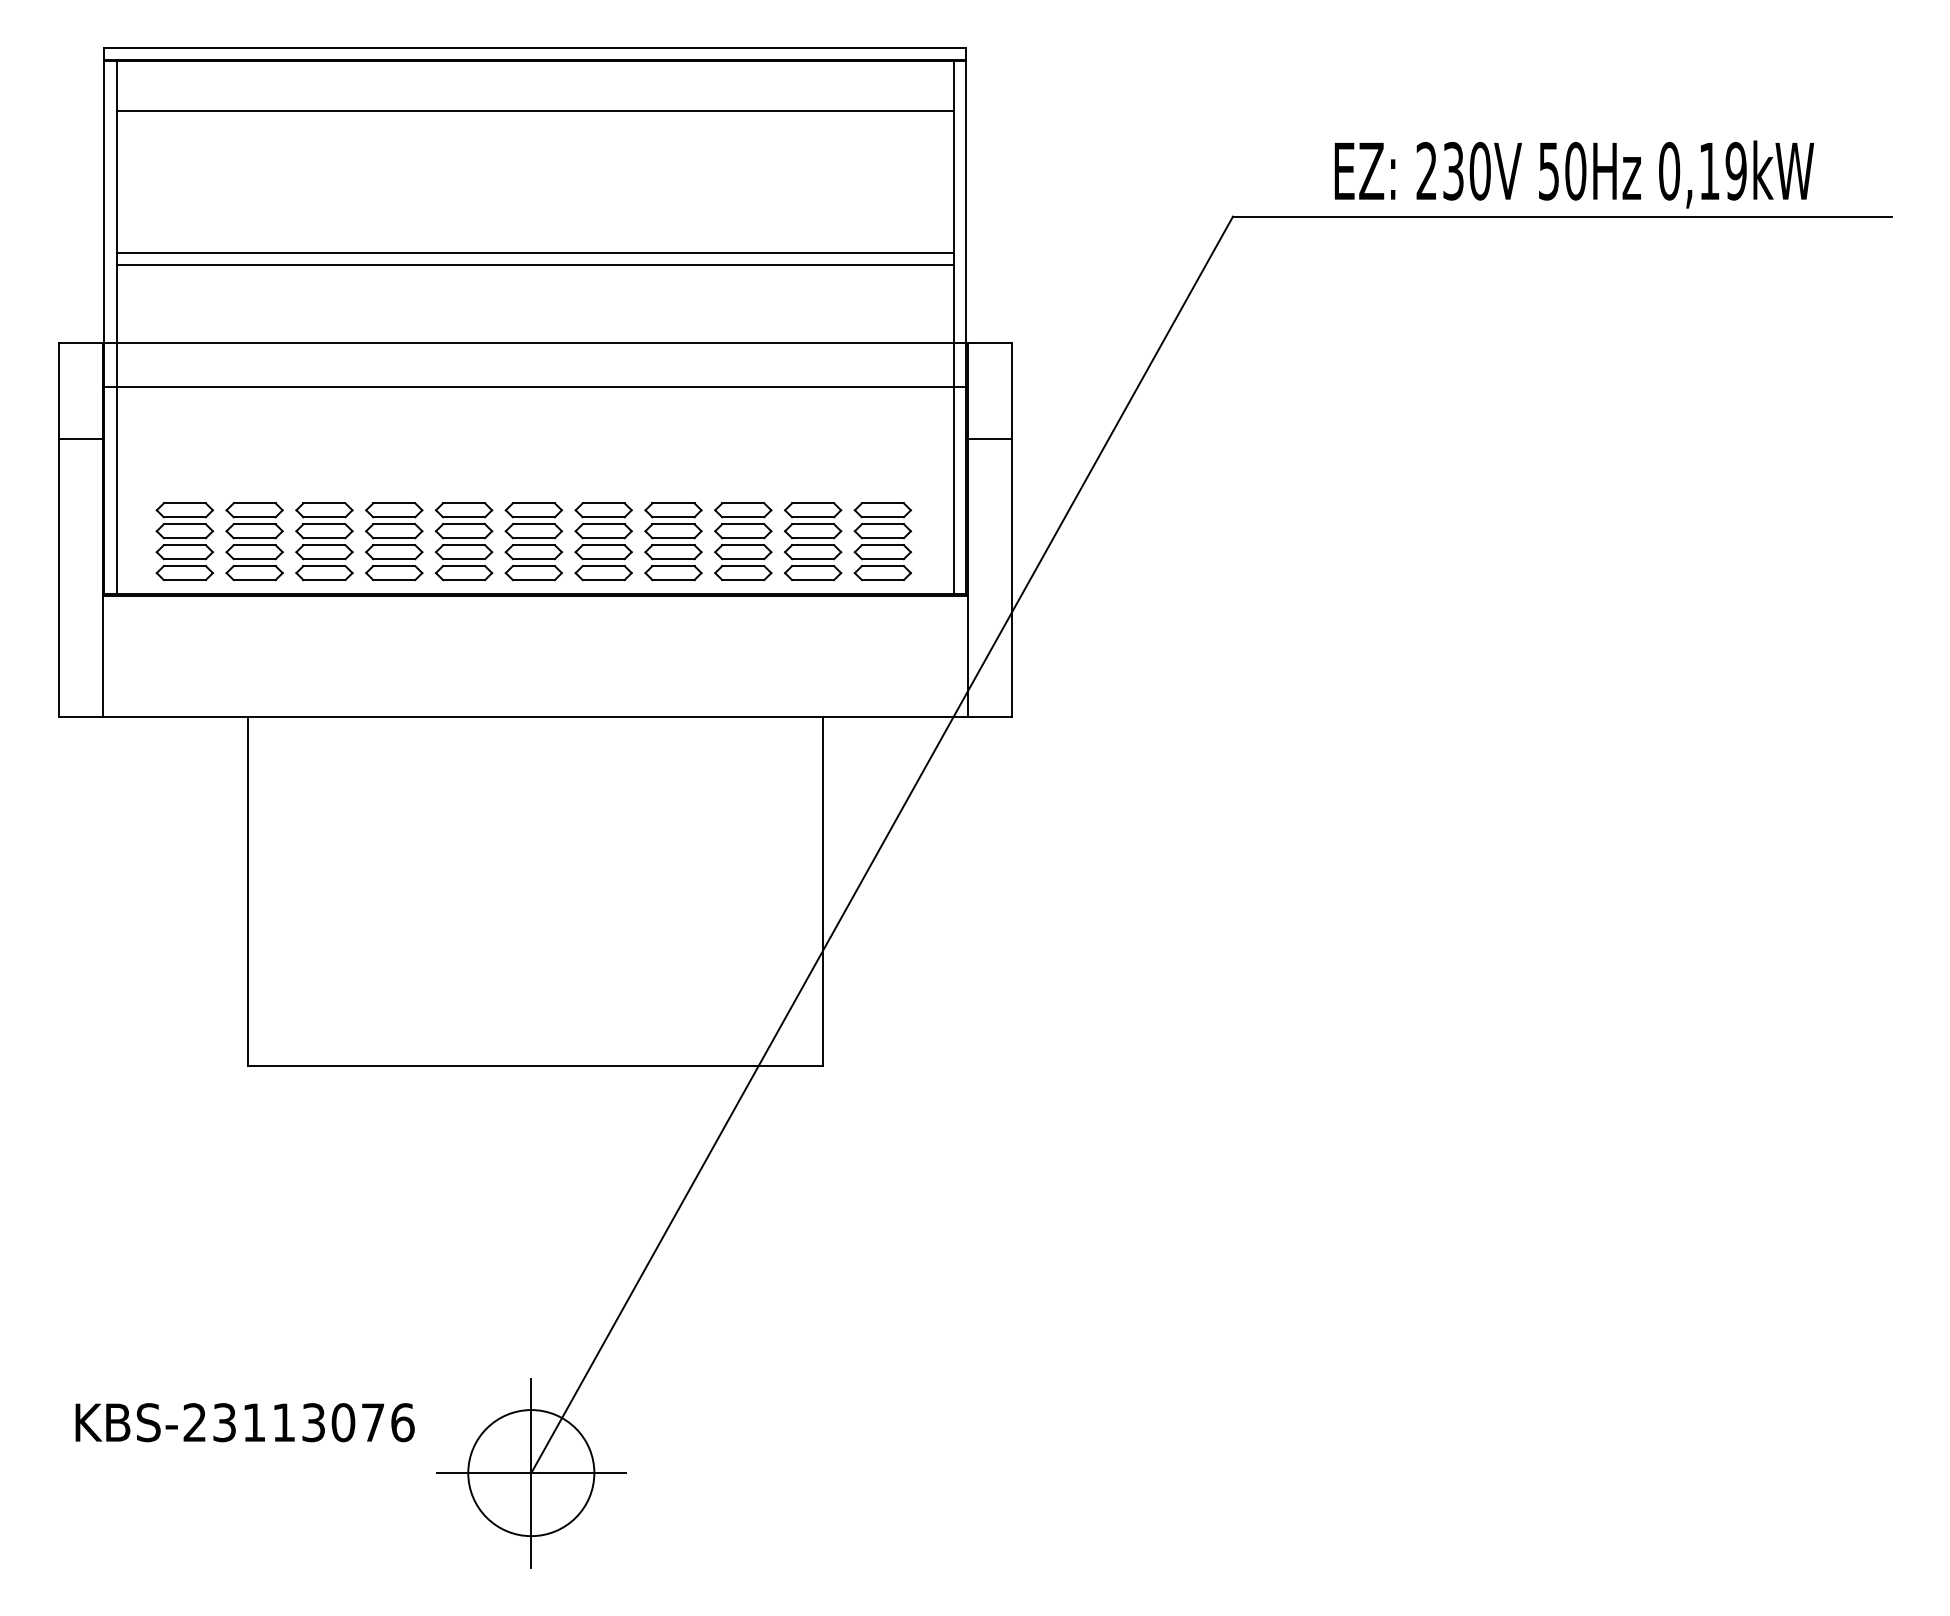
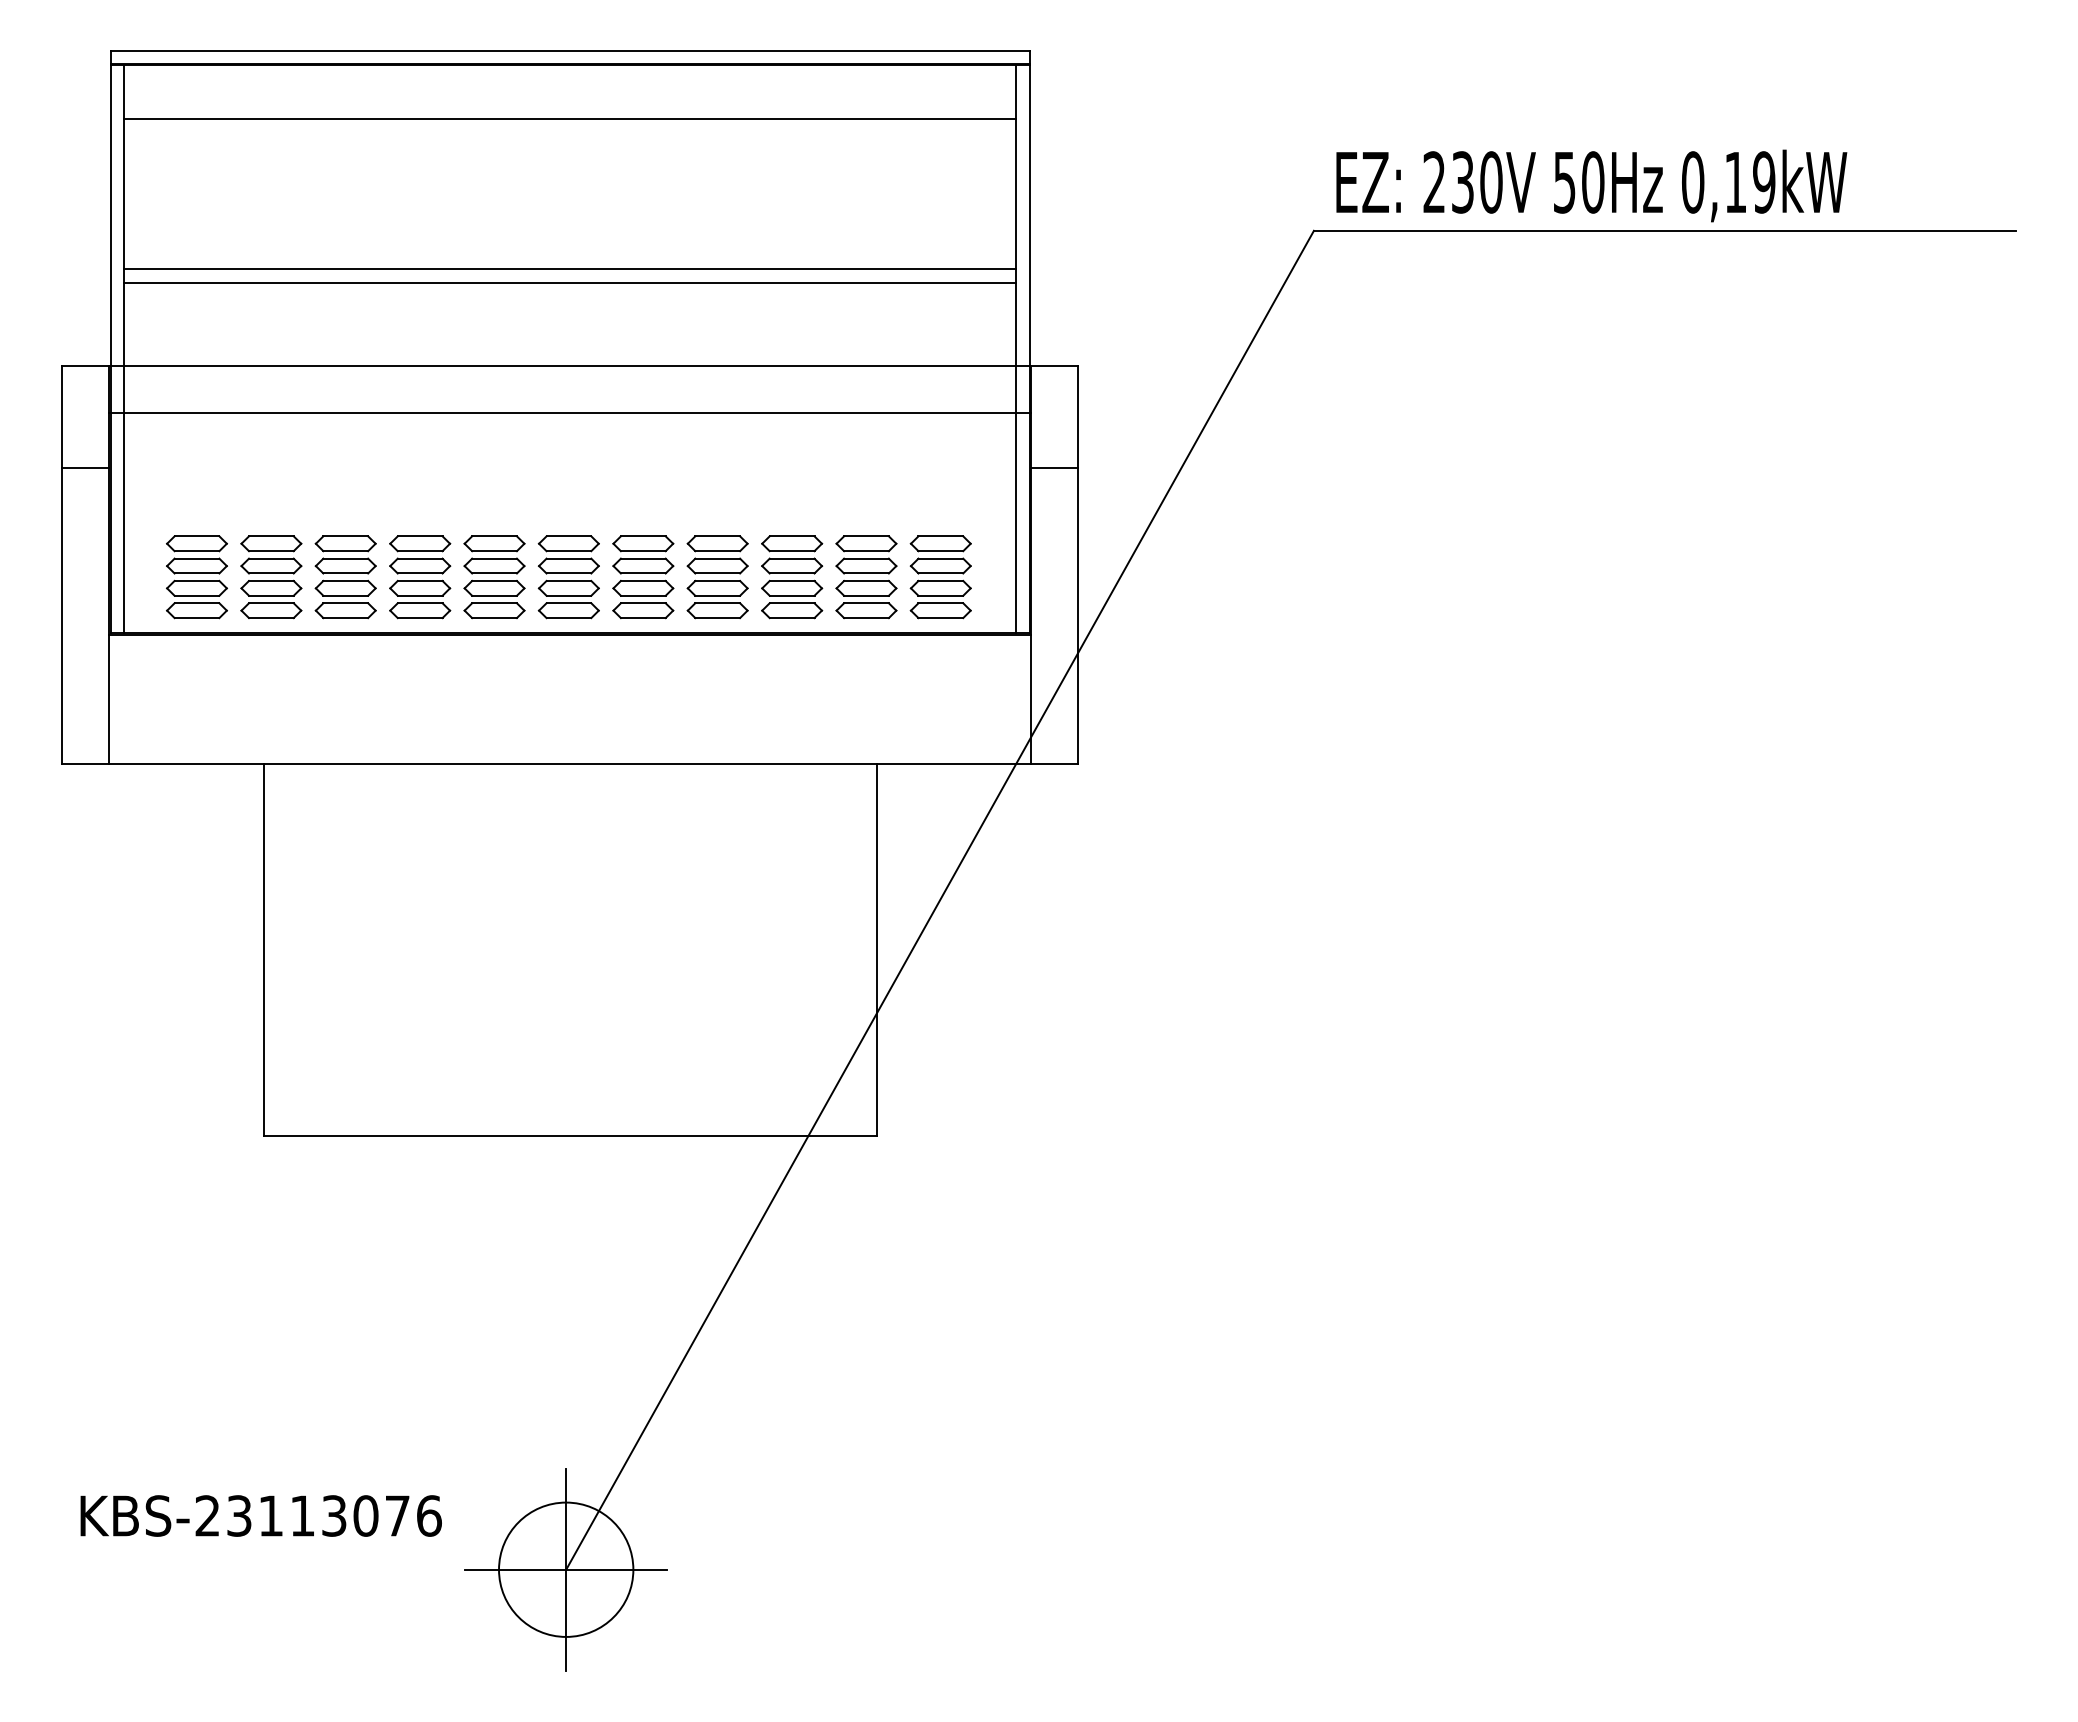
text: (1574, 174) -> (1591, 185), moved

